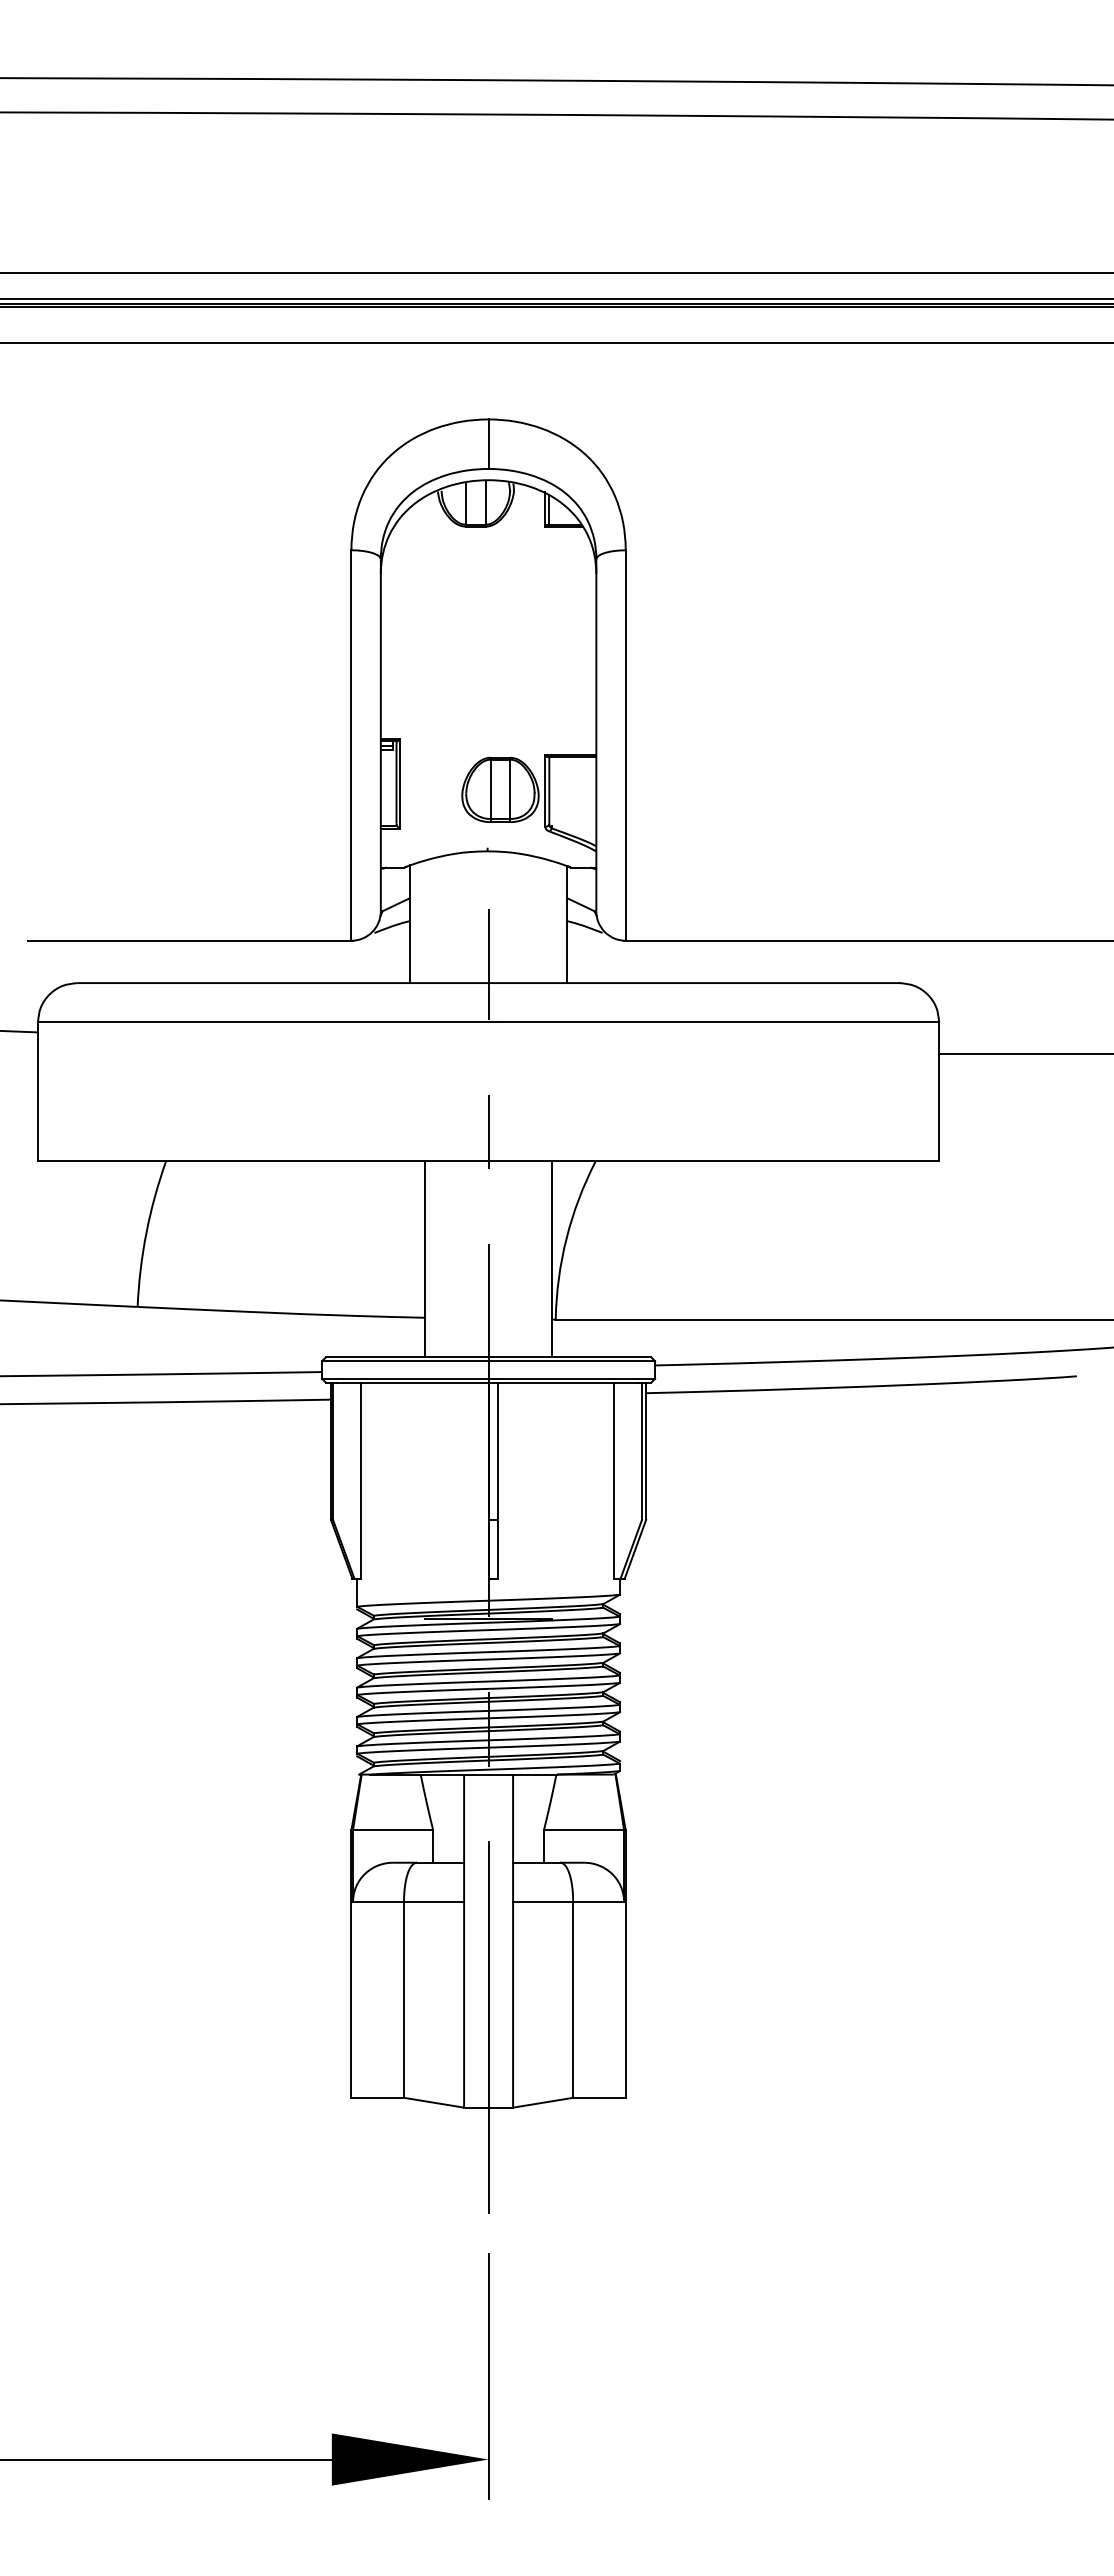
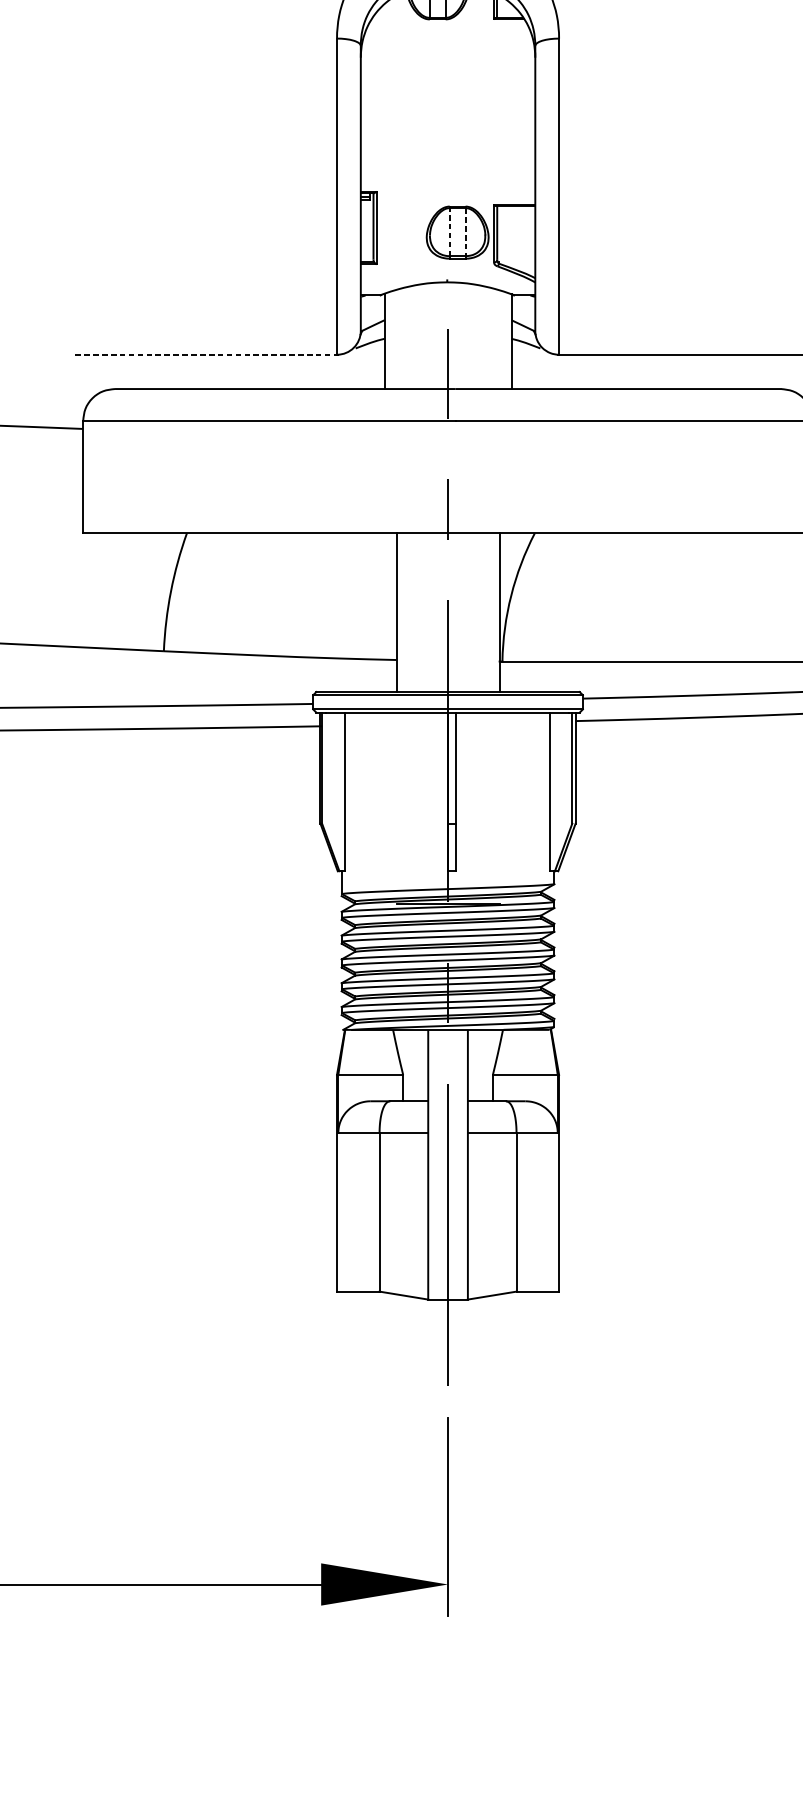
line: (490, 789) -> (449, 232), solid -> dashed
line: (510, 789) -> (465, 232), solid -> dashed
line: (190, 940) -> (206, 354), solid -> dashed

